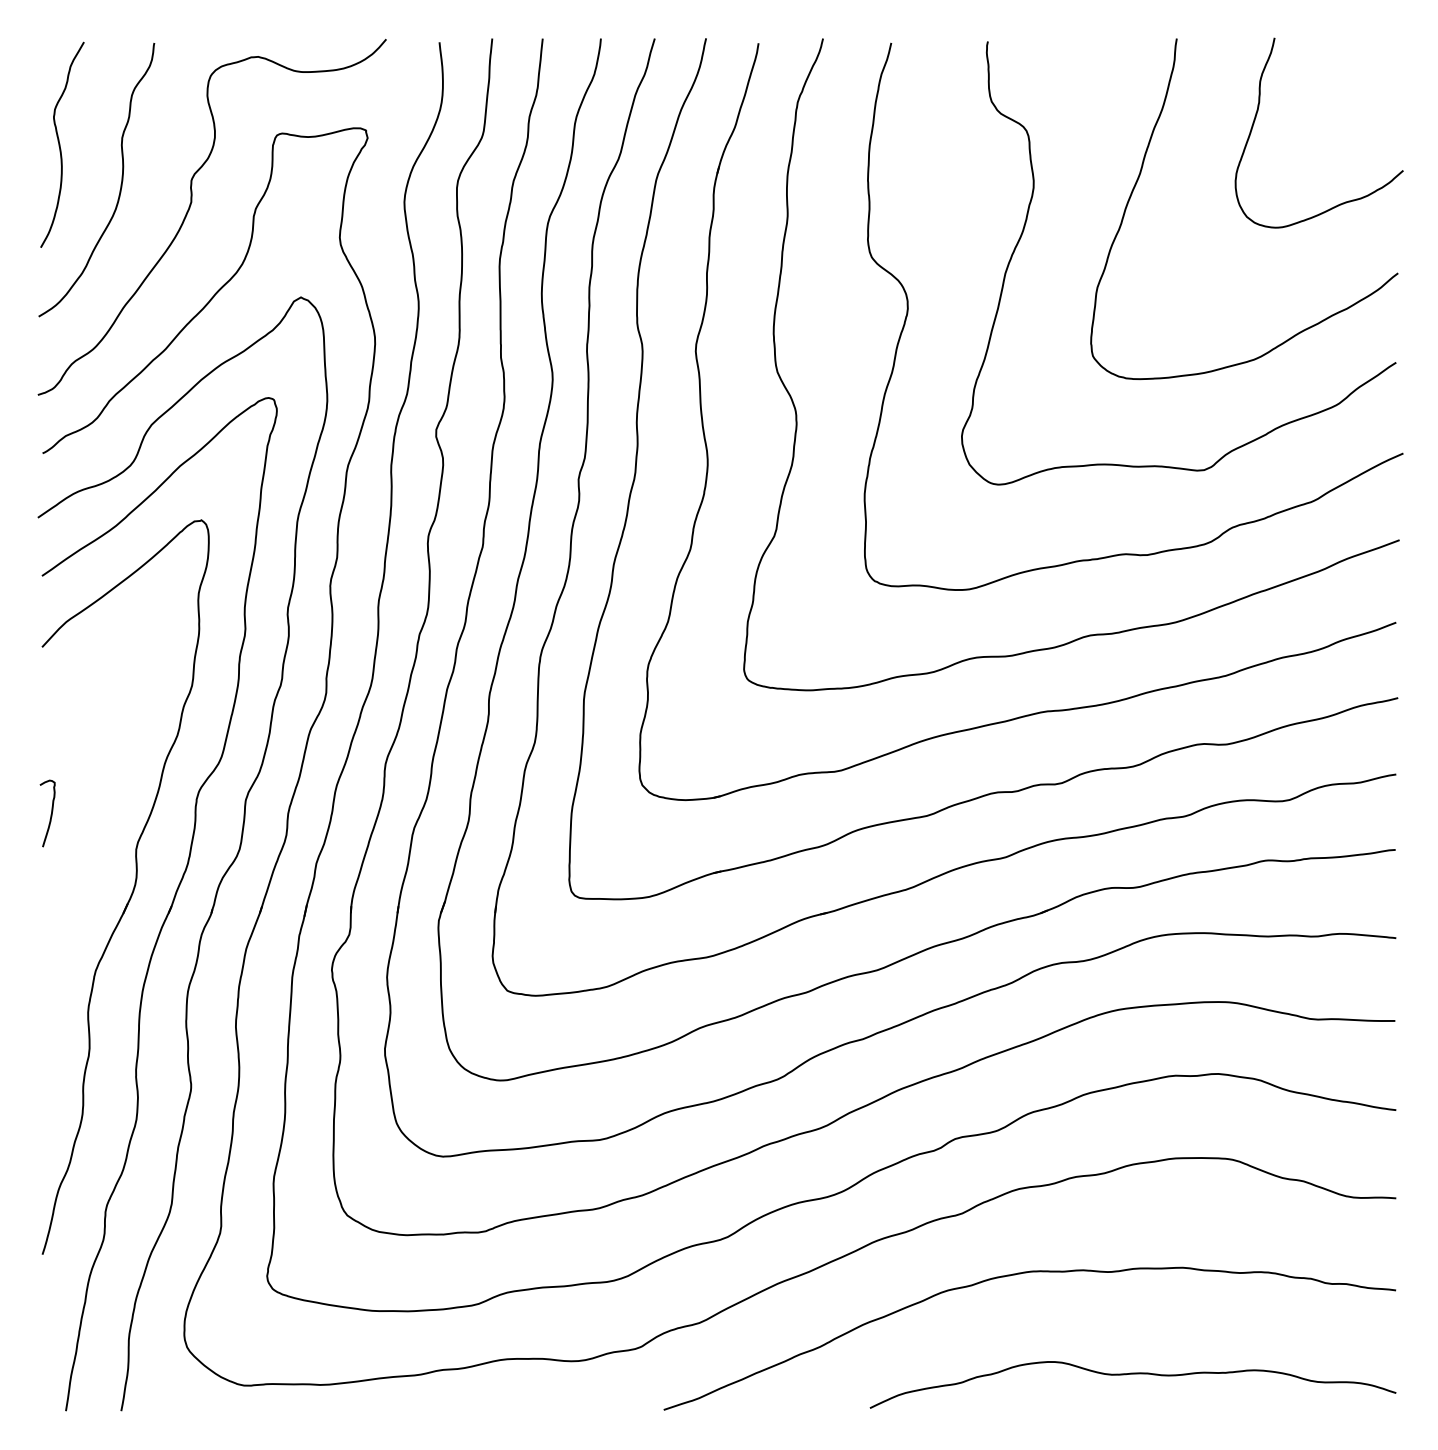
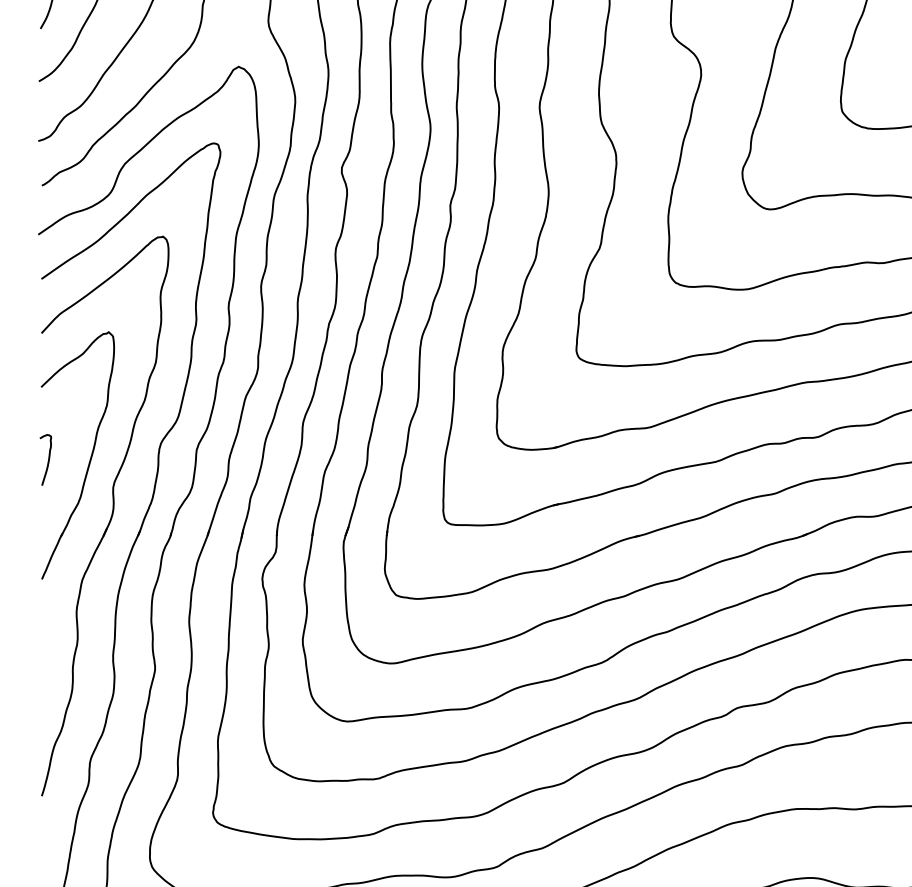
part: (105, 812) -> (89, 459), added

